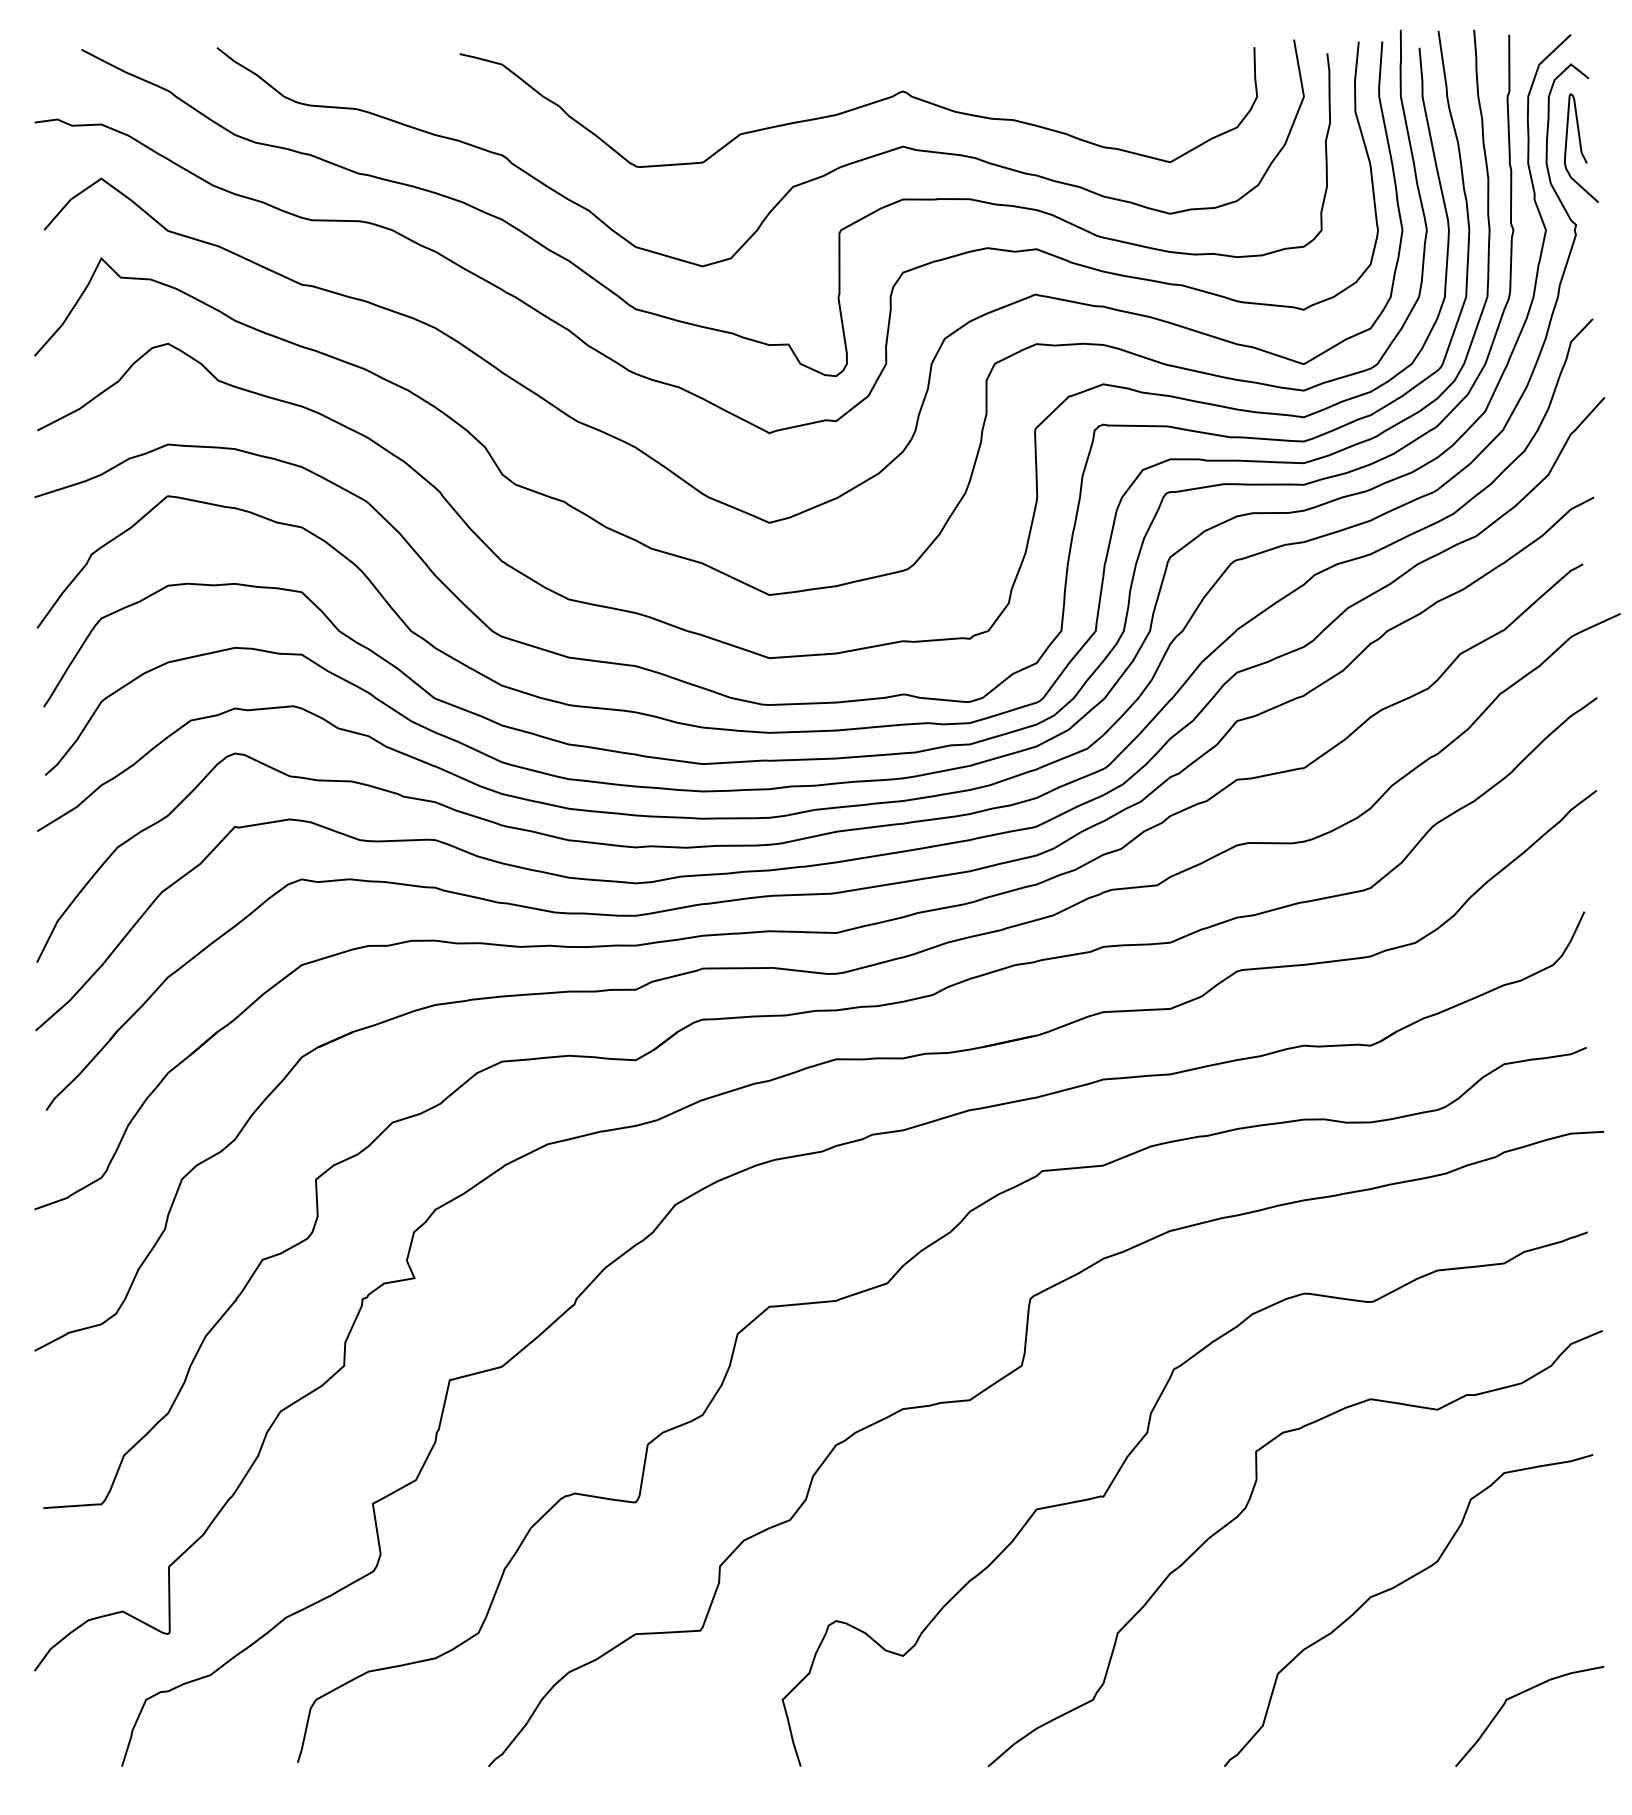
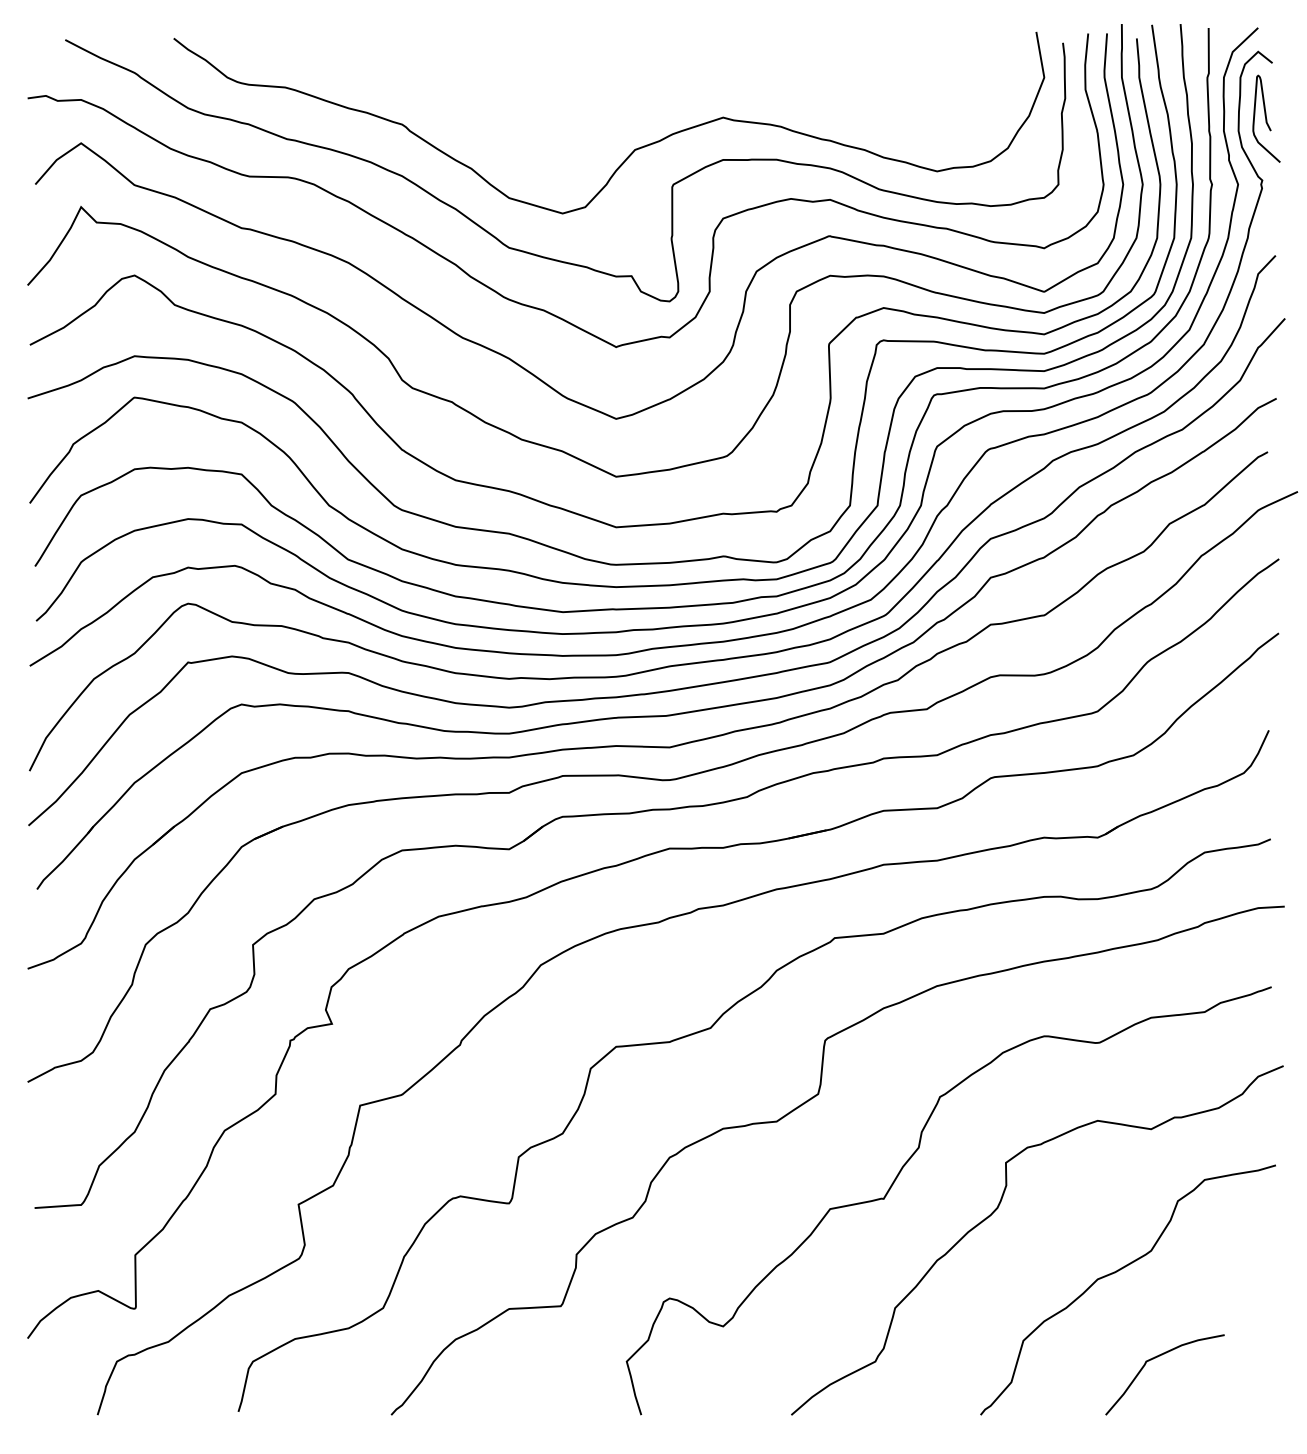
curve: (858, 107) -> (687, 86), removed
curve: (1518, 1695) -> (1156, 1358), moved

